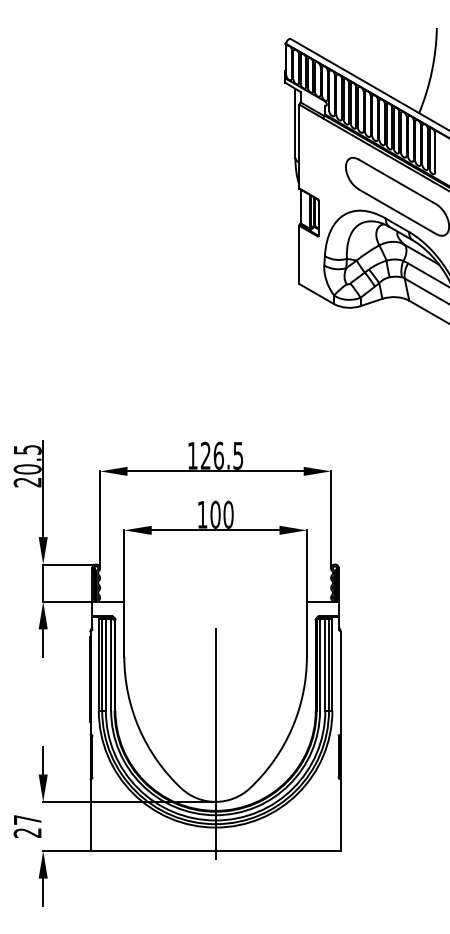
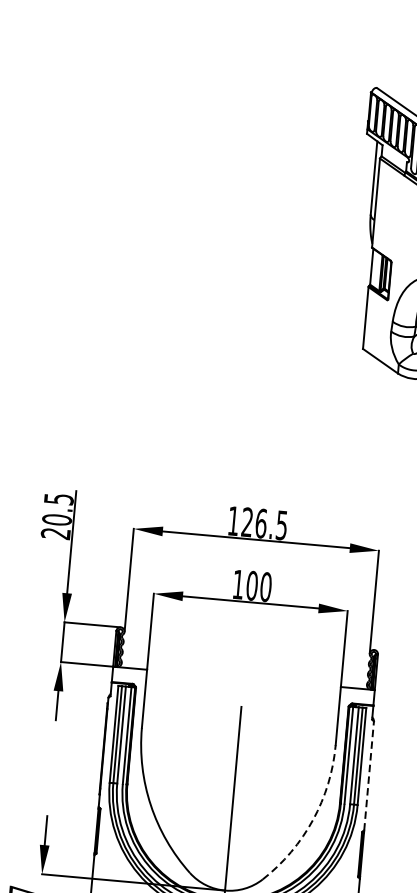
line: (340, 682) -> (368, 775), solid -> dashed
arc: (292, 728) -> (313, 819), solid -> dashed

